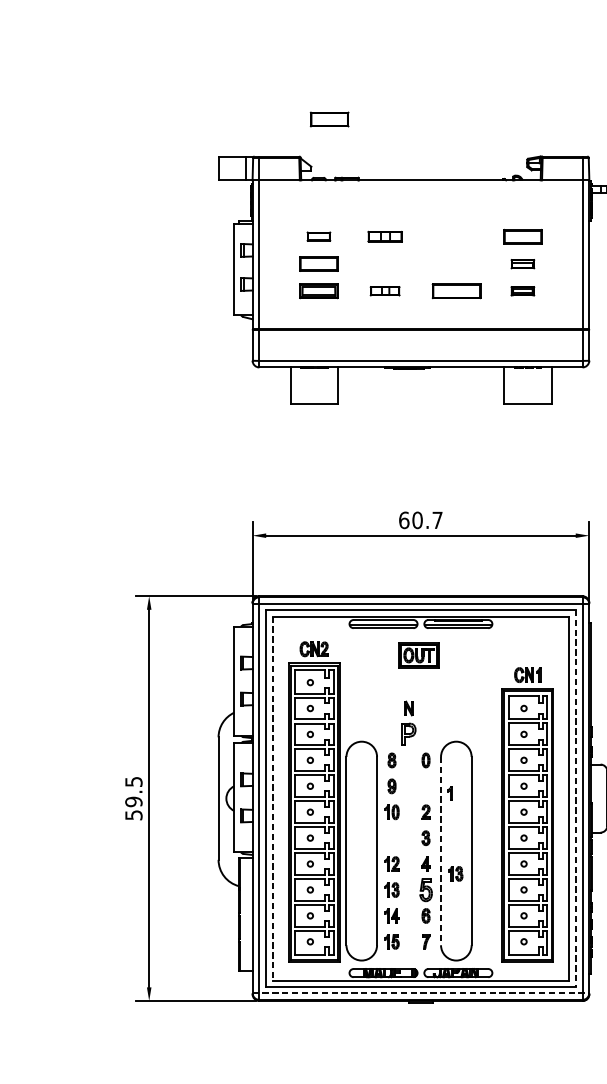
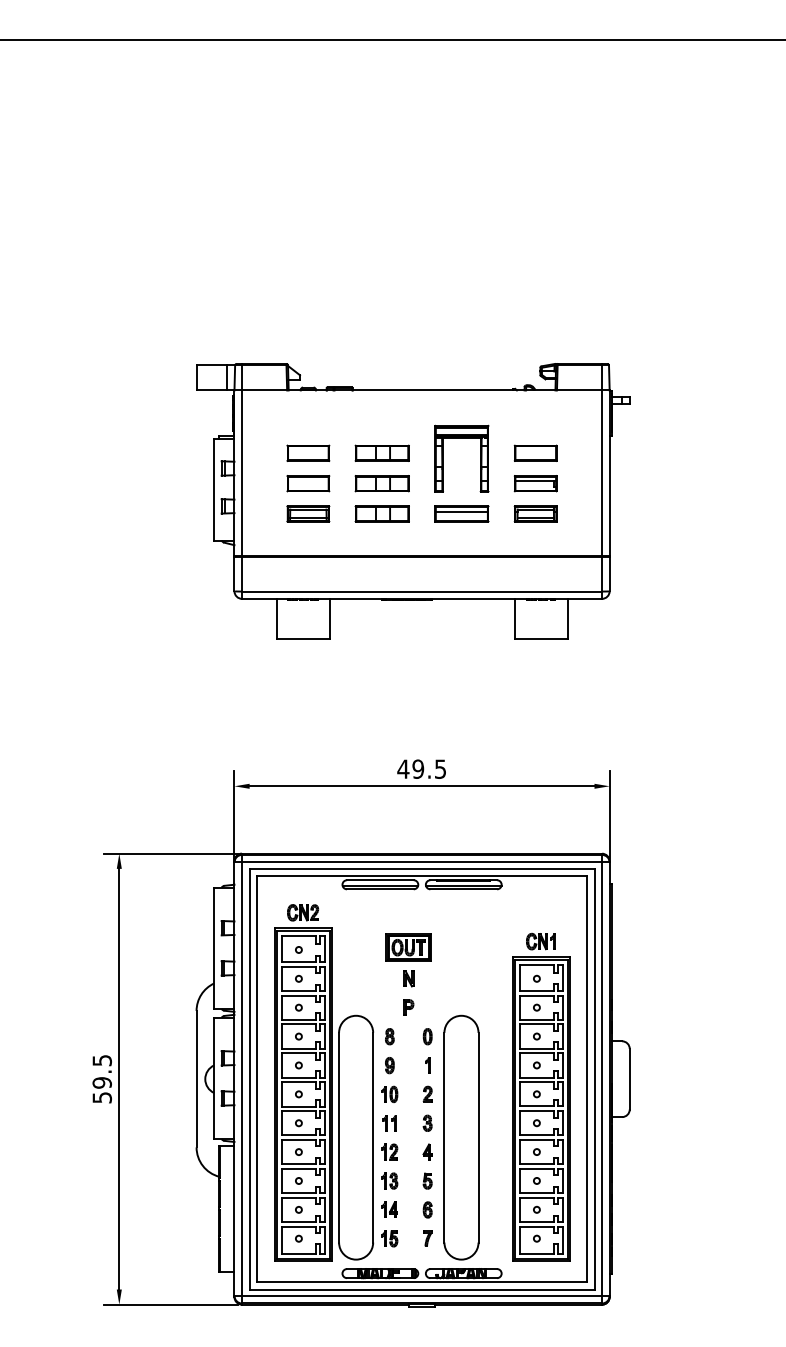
part: (329, 119) -> (320, 322), removed
part: (319, 236) -> (308, 452), size x1.67
part: (384, 236) -> (381, 452), size x1.43
part: (440, 241) -> (443, 458), added
part: (384, 263) -> (381, 483), added
part: (522, 263) -> (535, 483), size x1.67
line: (456, 289) -> (461, 511), added
part: (384, 290) -> (381, 513), size x1.67
part: (522, 290) -> (535, 513), size x1.67
text: (420, 519) -> (421, 768), 60.7 -> 49.5
part: (418, 655) -> (408, 947), moved
part: (408, 734) -> (408, 1007), size x0.62
part: (450, 793) -> (427, 1065), moved
line: (273, 798) -> (257, 1079), dashed -> solid
line: (575, 798) -> (594, 1079), dashed -> solid
part: (391, 838) -> (389, 1123), added
line: (441, 850) -> (444, 1137), dashed -> solid
part: (455, 873) -> (460, 1162), removed
part: (425, 889) -> (427, 1180), size x0.62
line: (421, 992) -> (422, 1295), dashed -> solid

